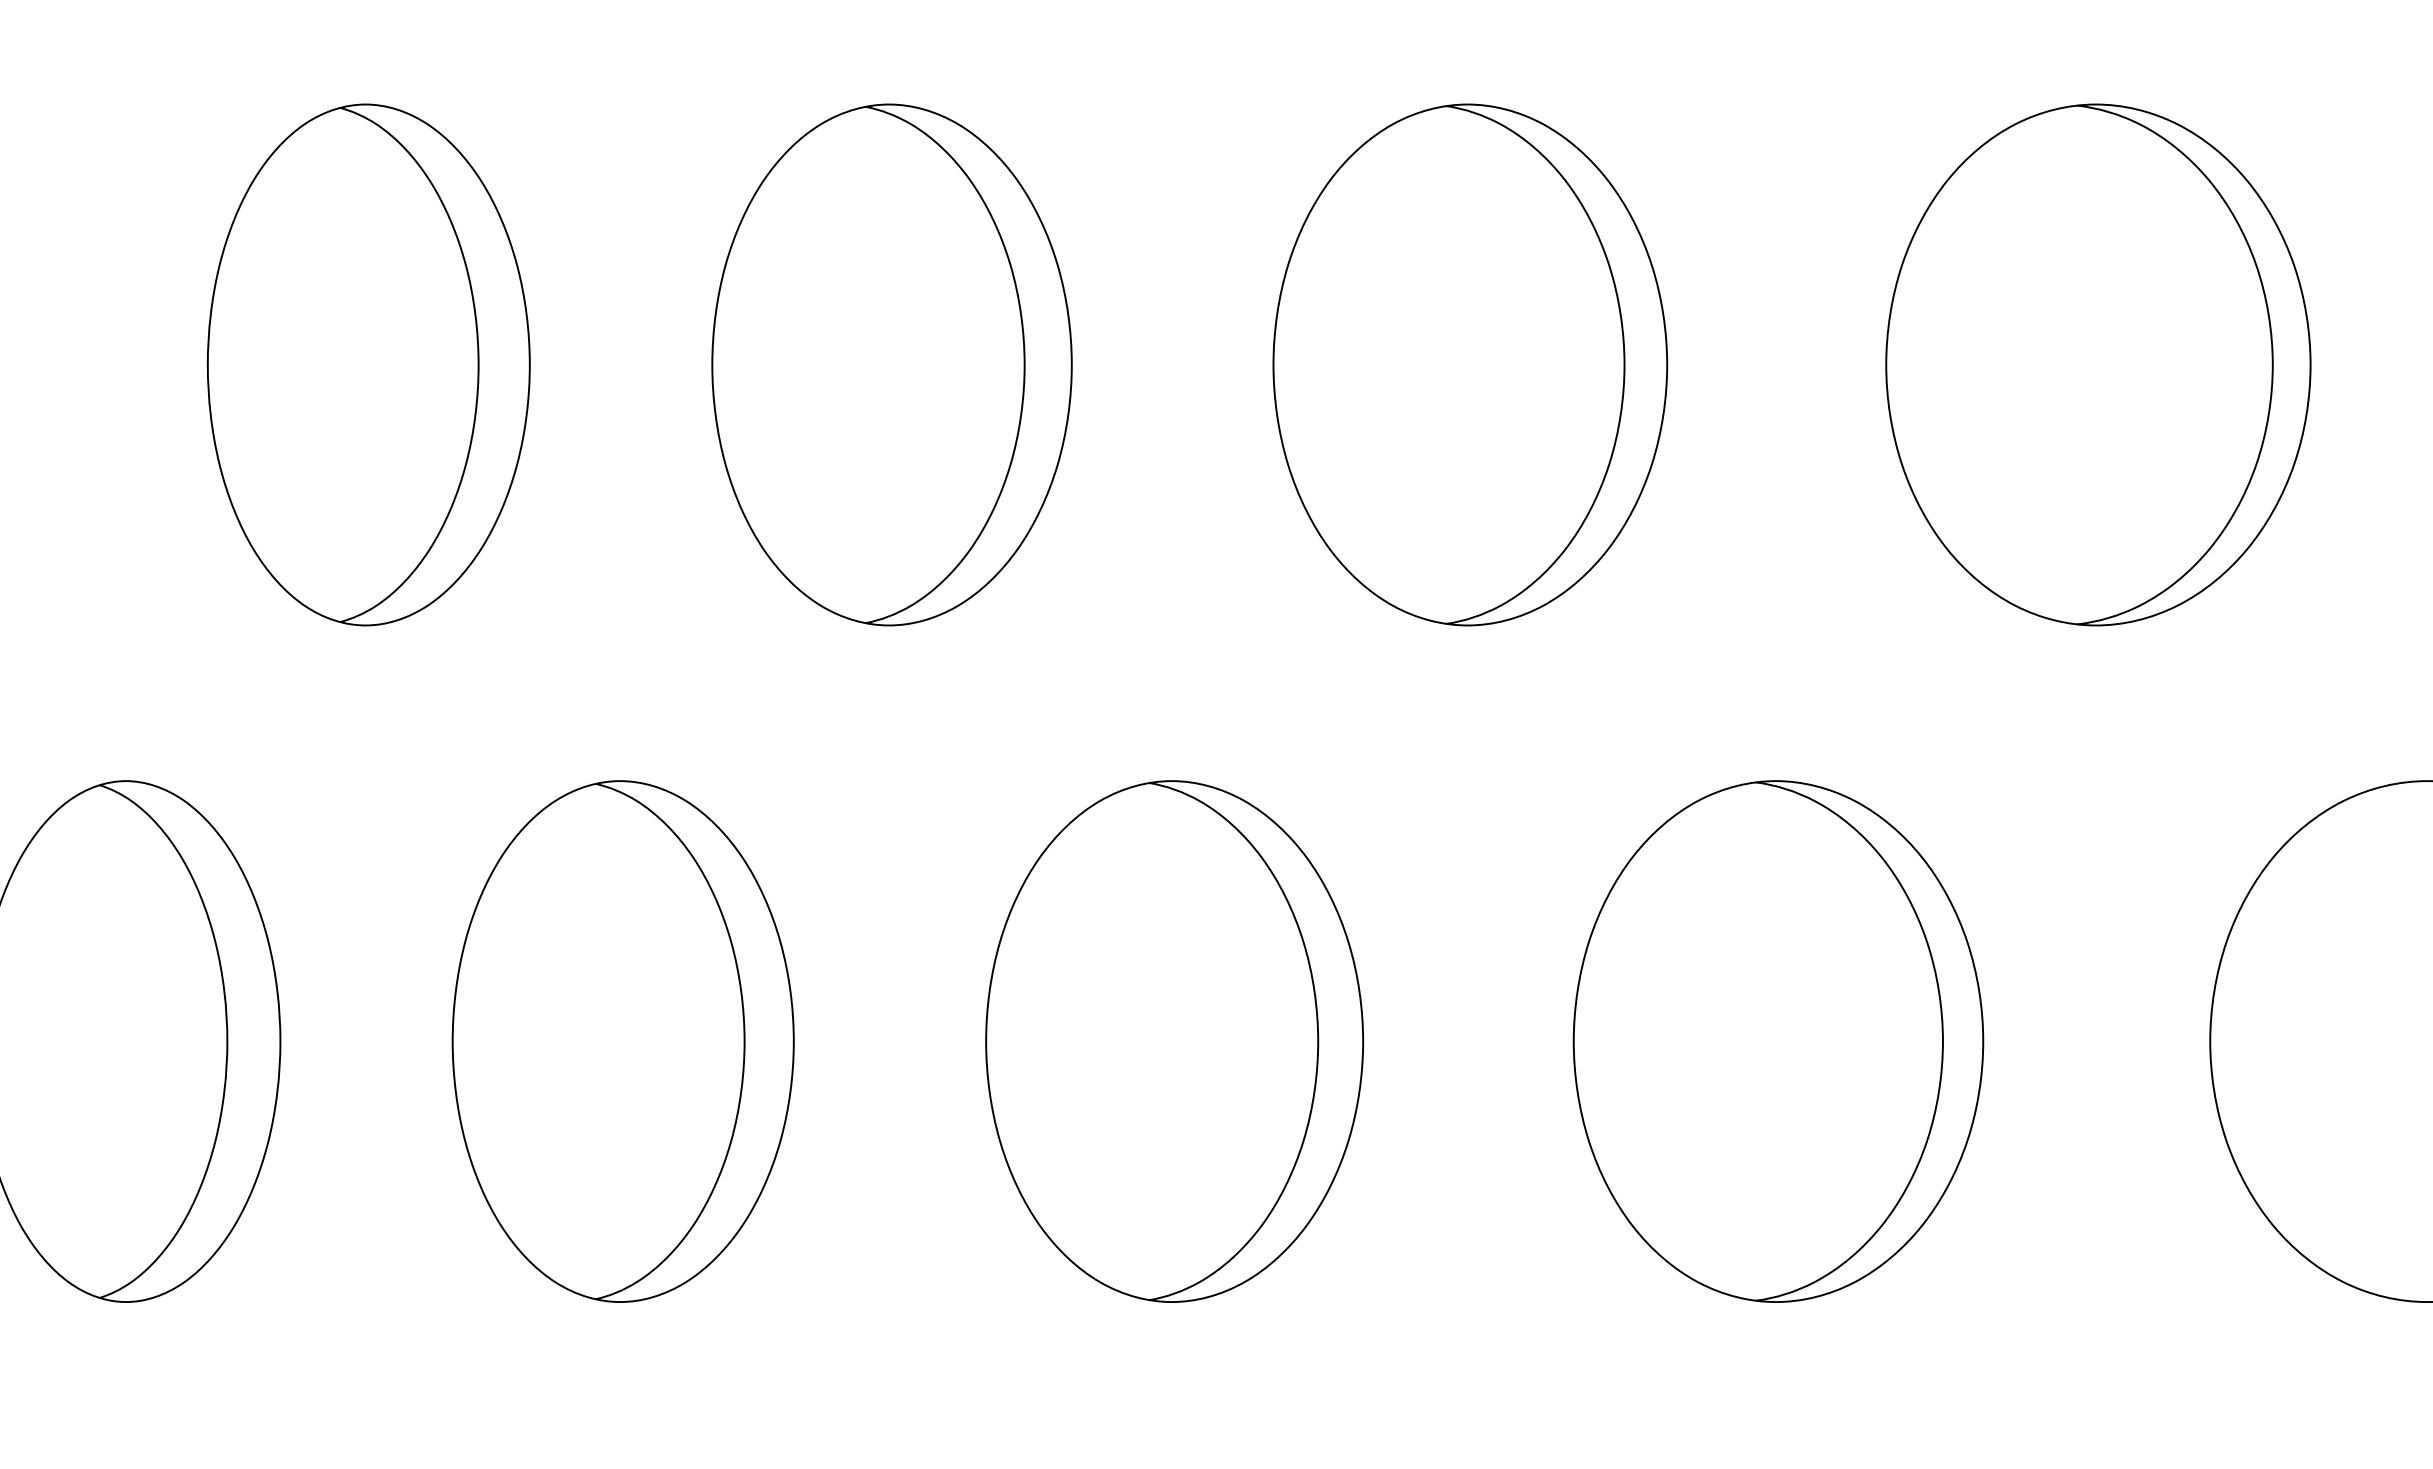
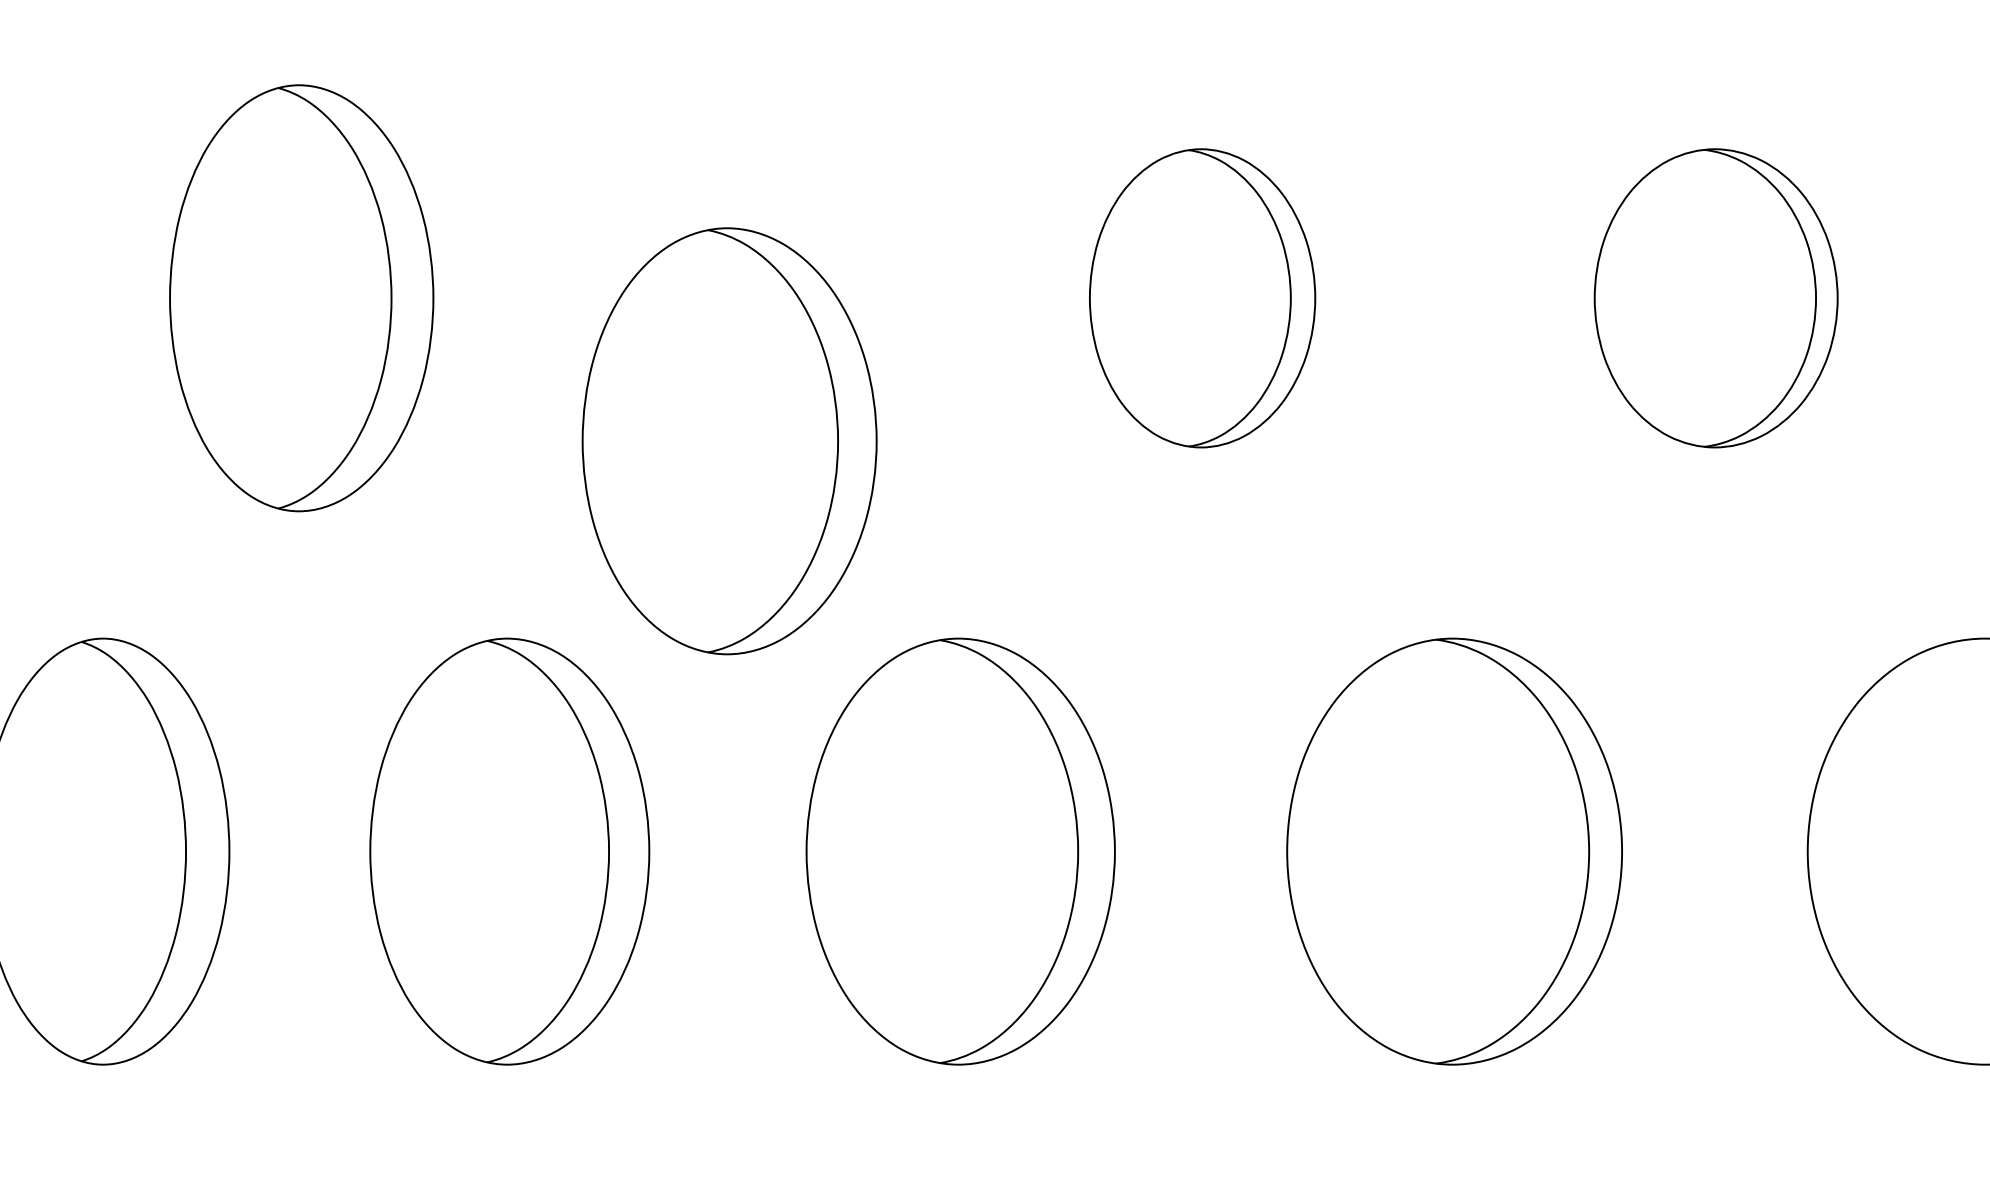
part: (891, 365) -> (729, 441), moved
part: (1470, 365) -> (1202, 298), size x0.7
part: (2097, 365) -> (1715, 298), size x0.7

